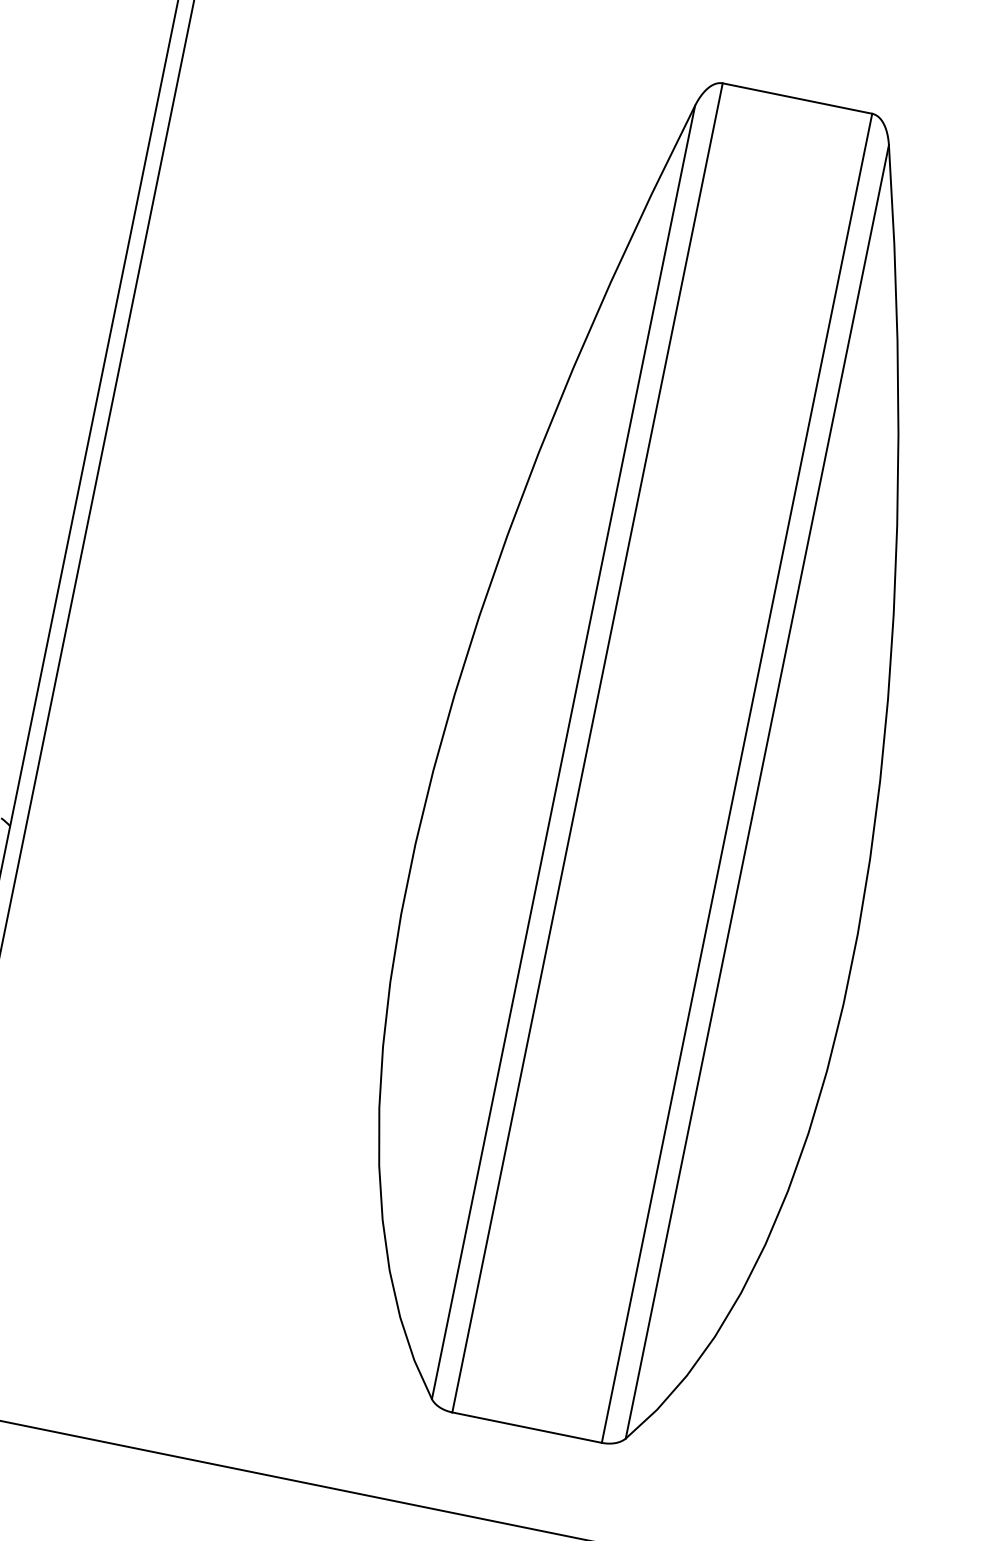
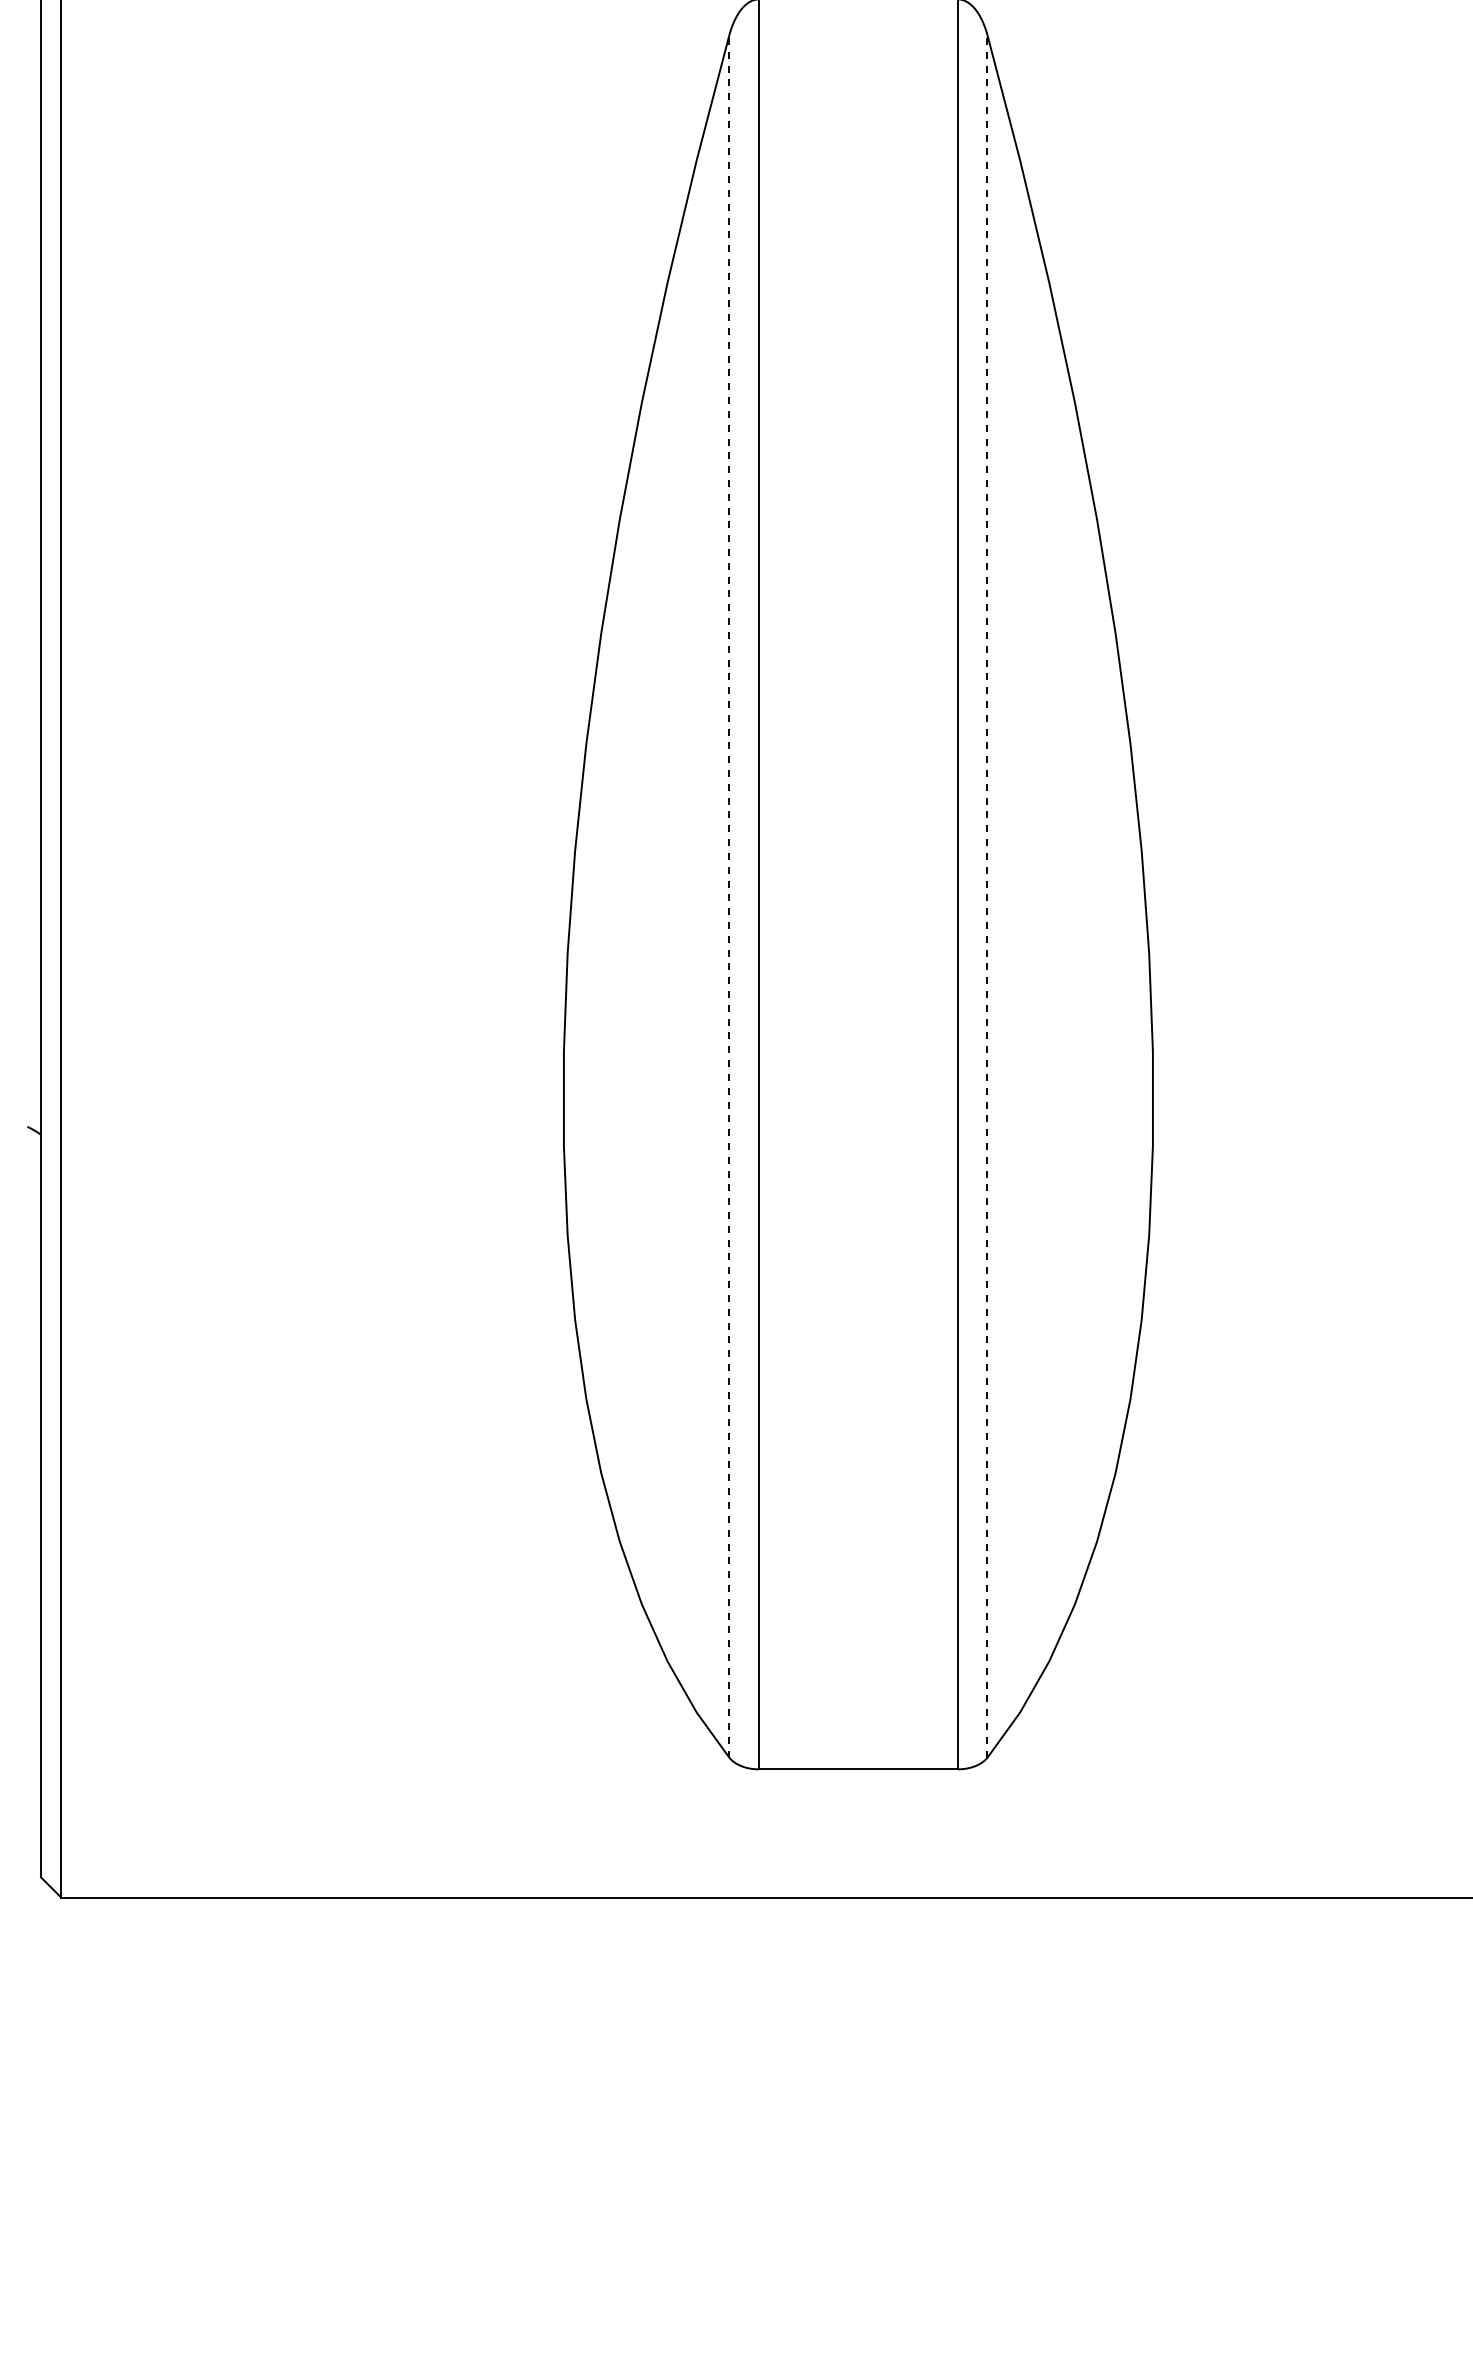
line: (563, 751) -> (729, 895), solid -> dashed
line: (757, 791) -> (987, 895), solid -> dashed

